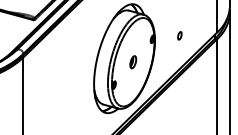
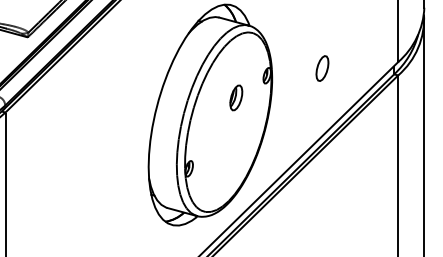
part: (179, 35) -> (321, 68), size x1.6
part: (133, 62) -> (236, 98), moved

